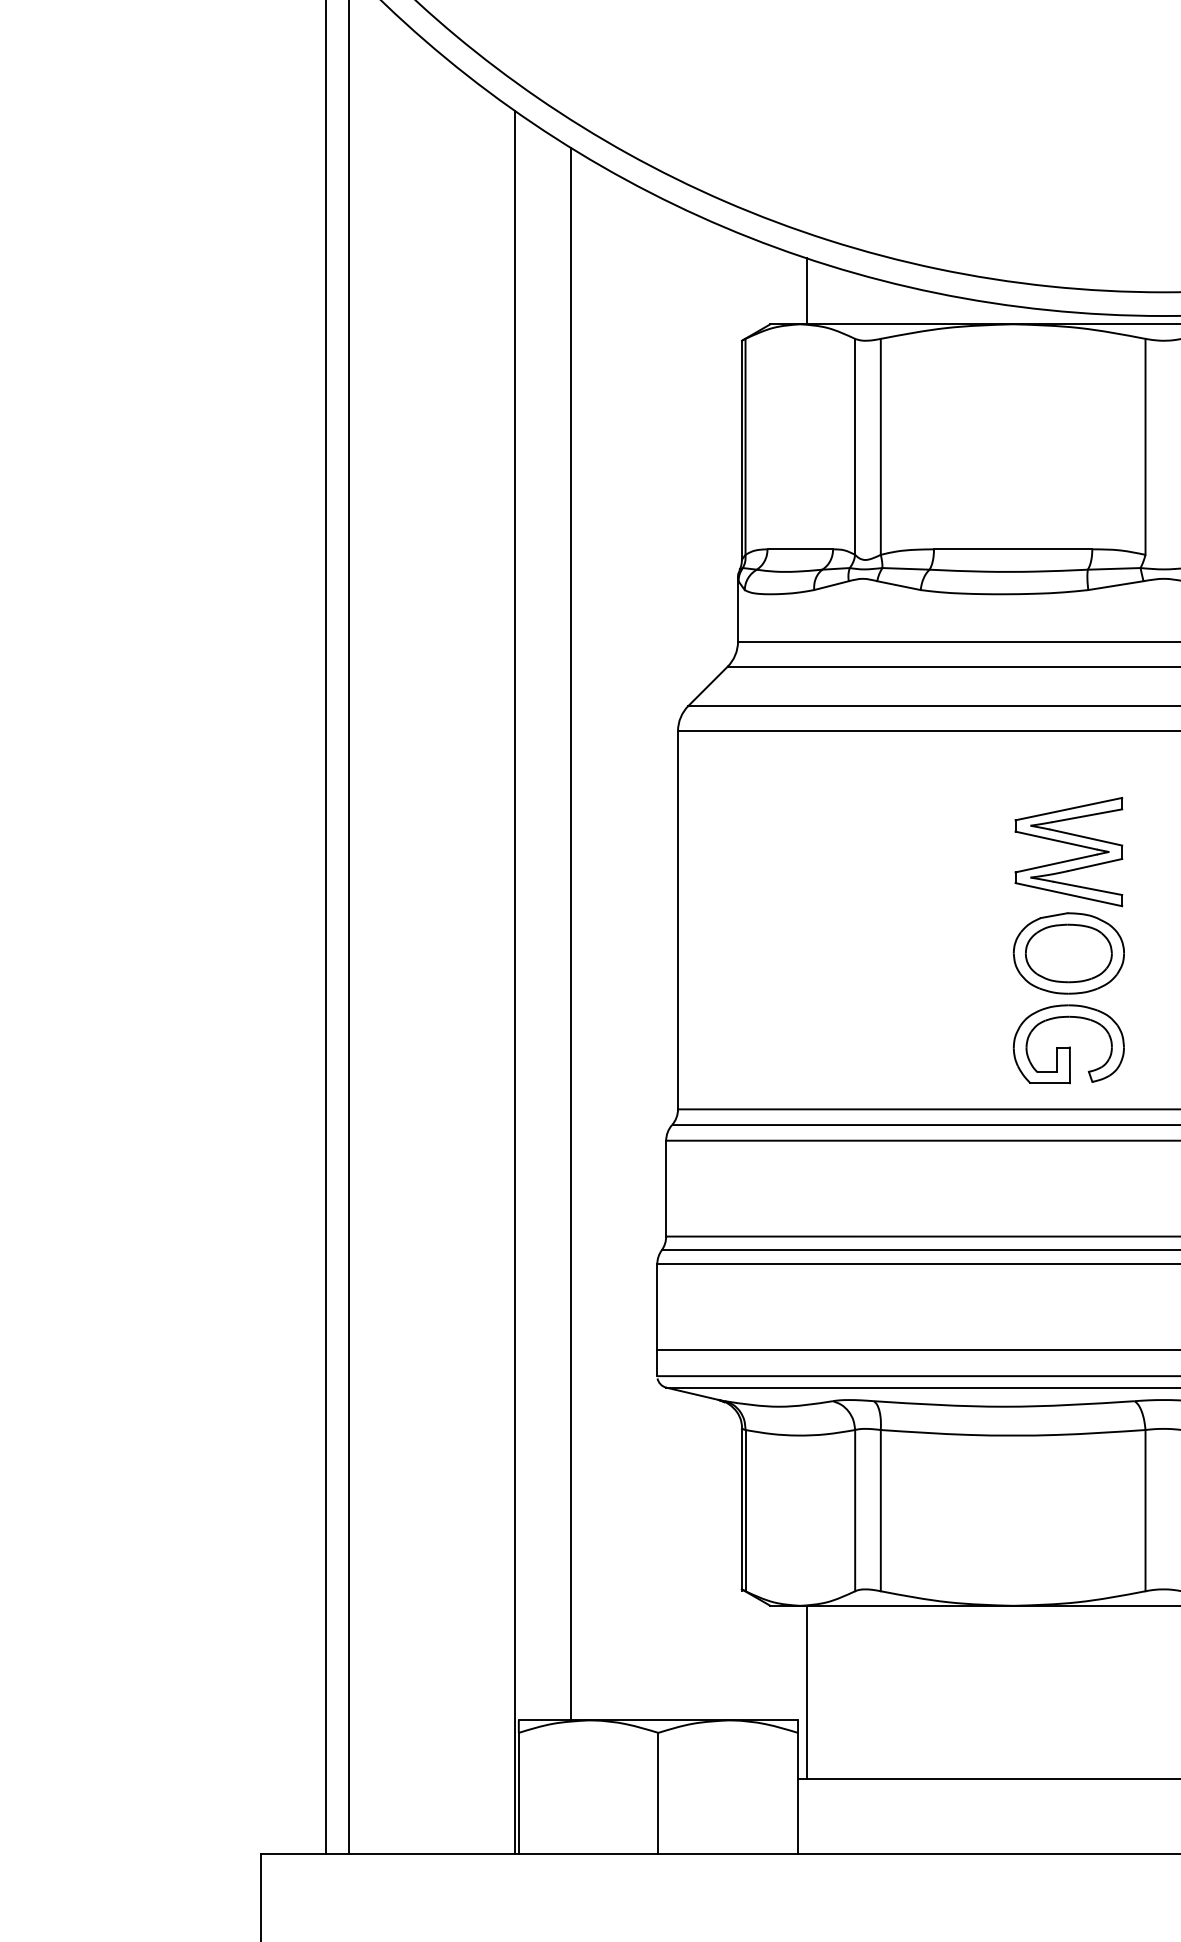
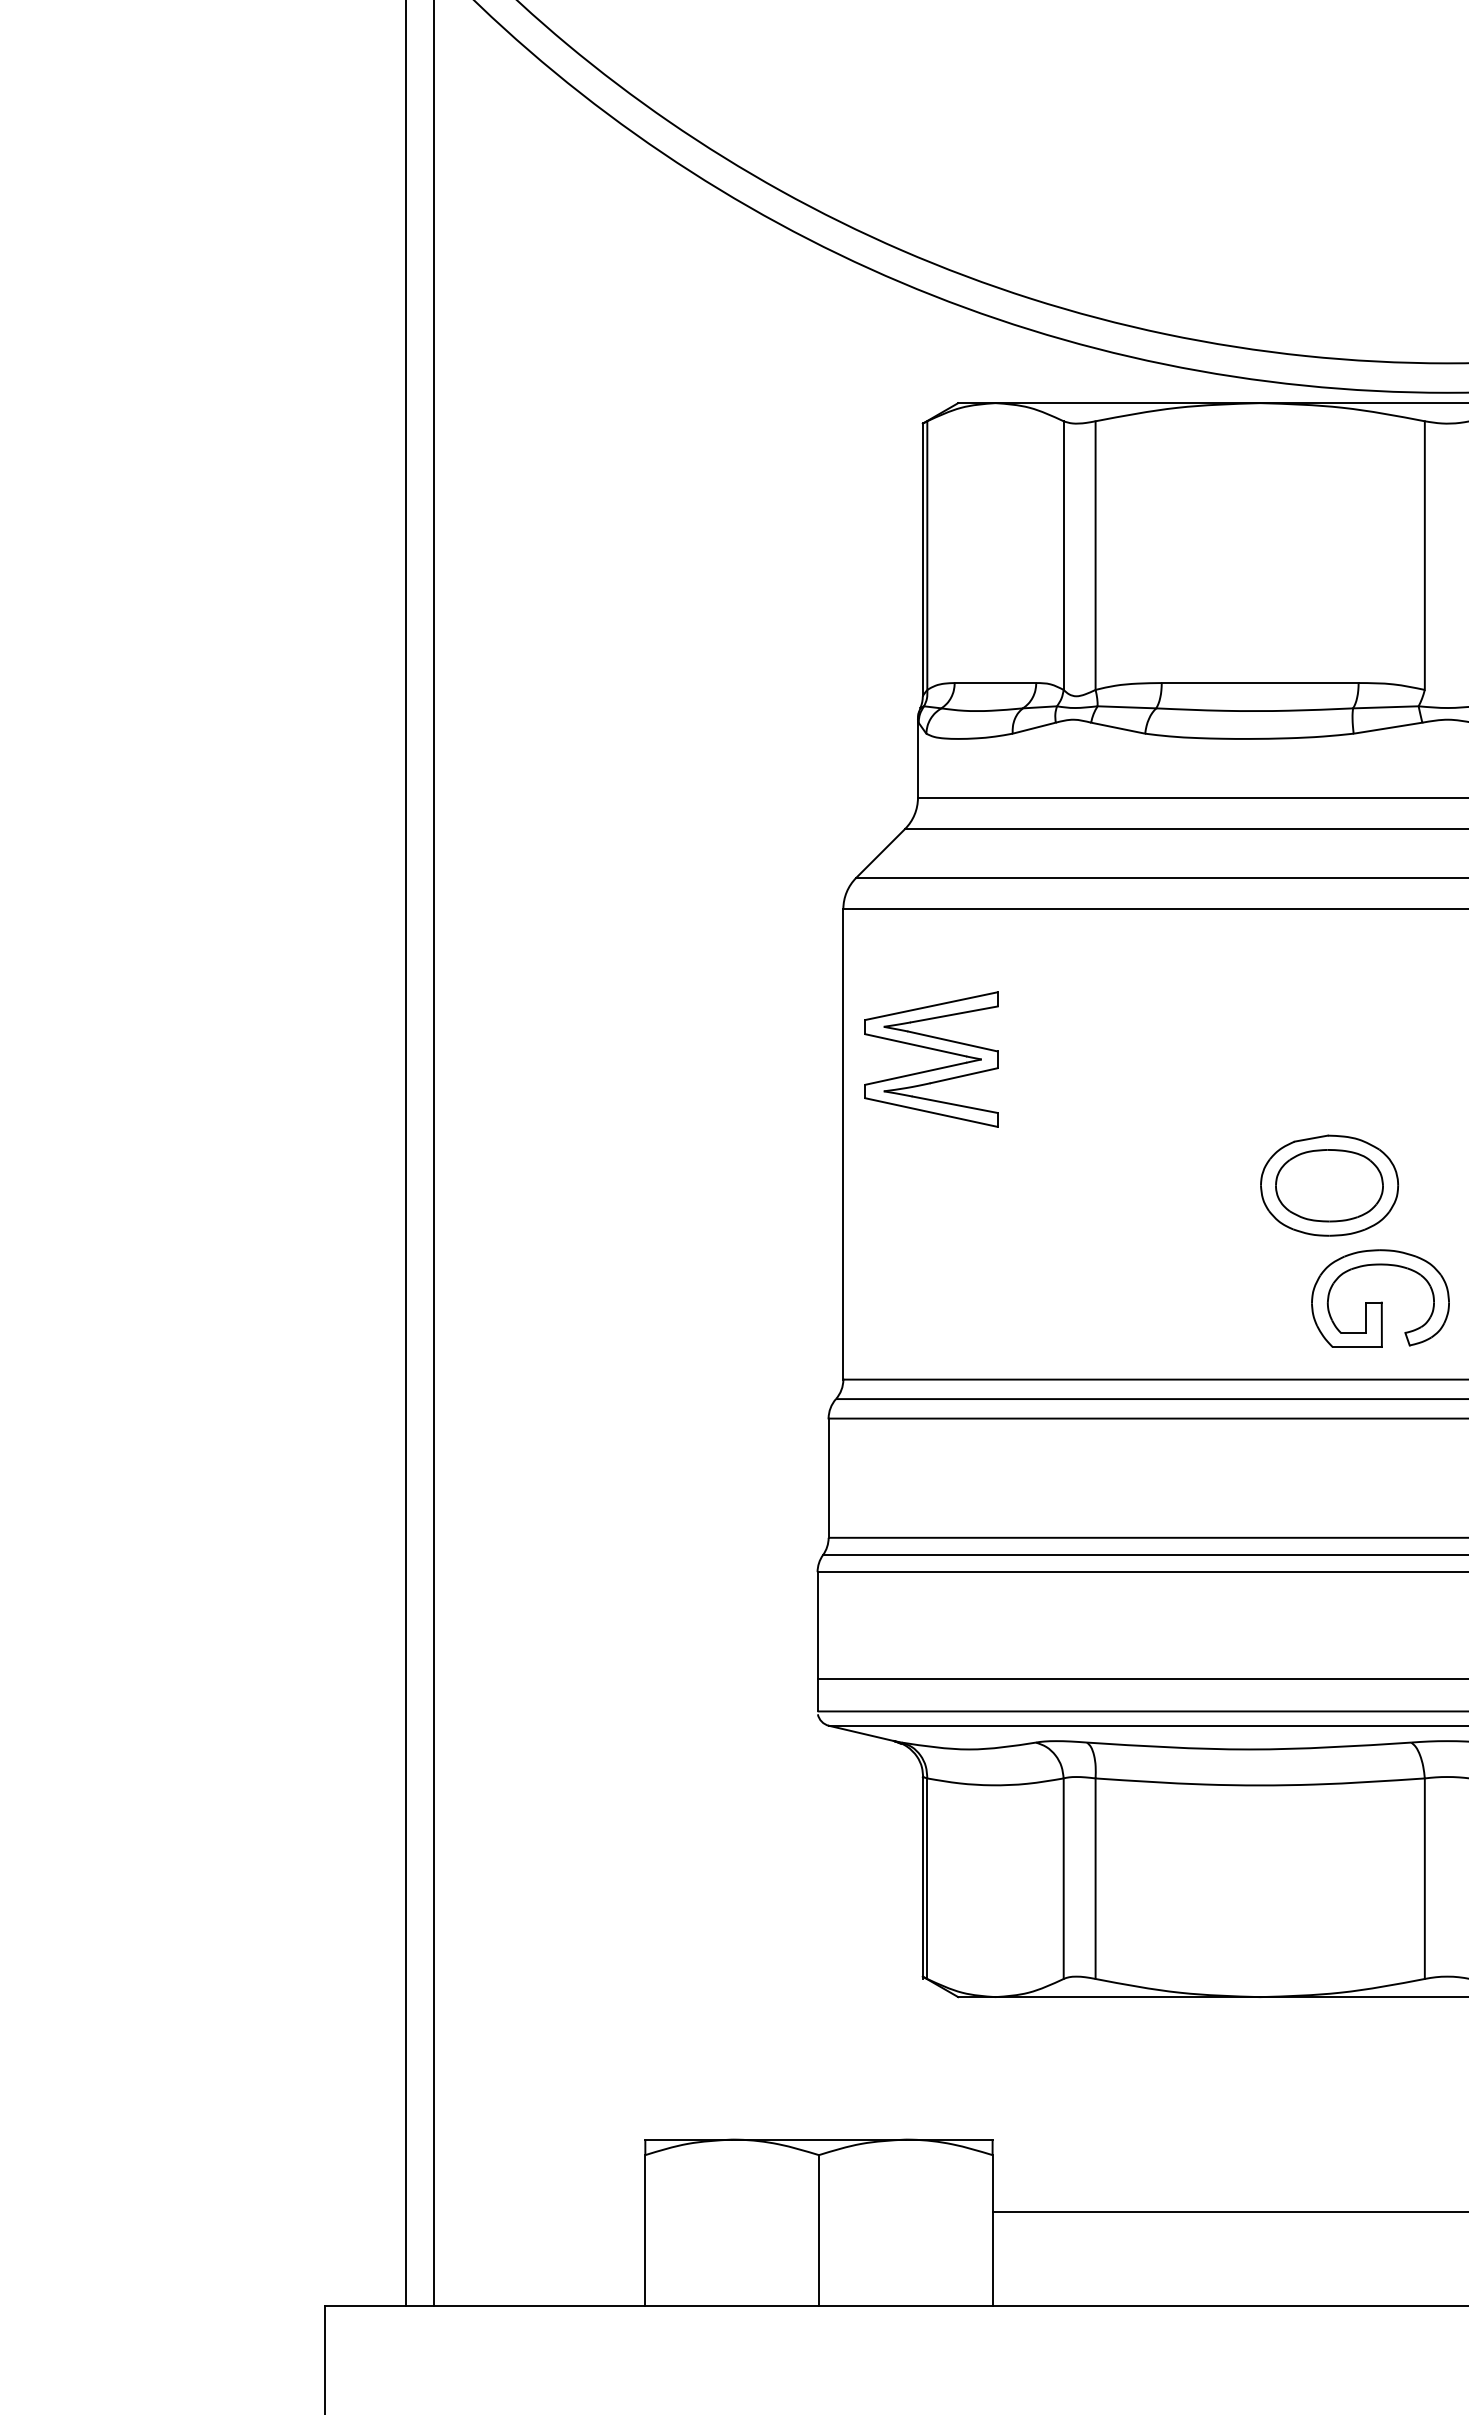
line: (806, 291) -> (1003, 362), removed
part: (1068, 859) -> (931, 1068), moved
line: (570, 933) -> (709, 1160), removed
line: (514, 981) -> (639, 1220), removed
part: (1068, 1044) -> (1380, 1298), moved
line: (806, 1691) -> (1003, 2103), removed

